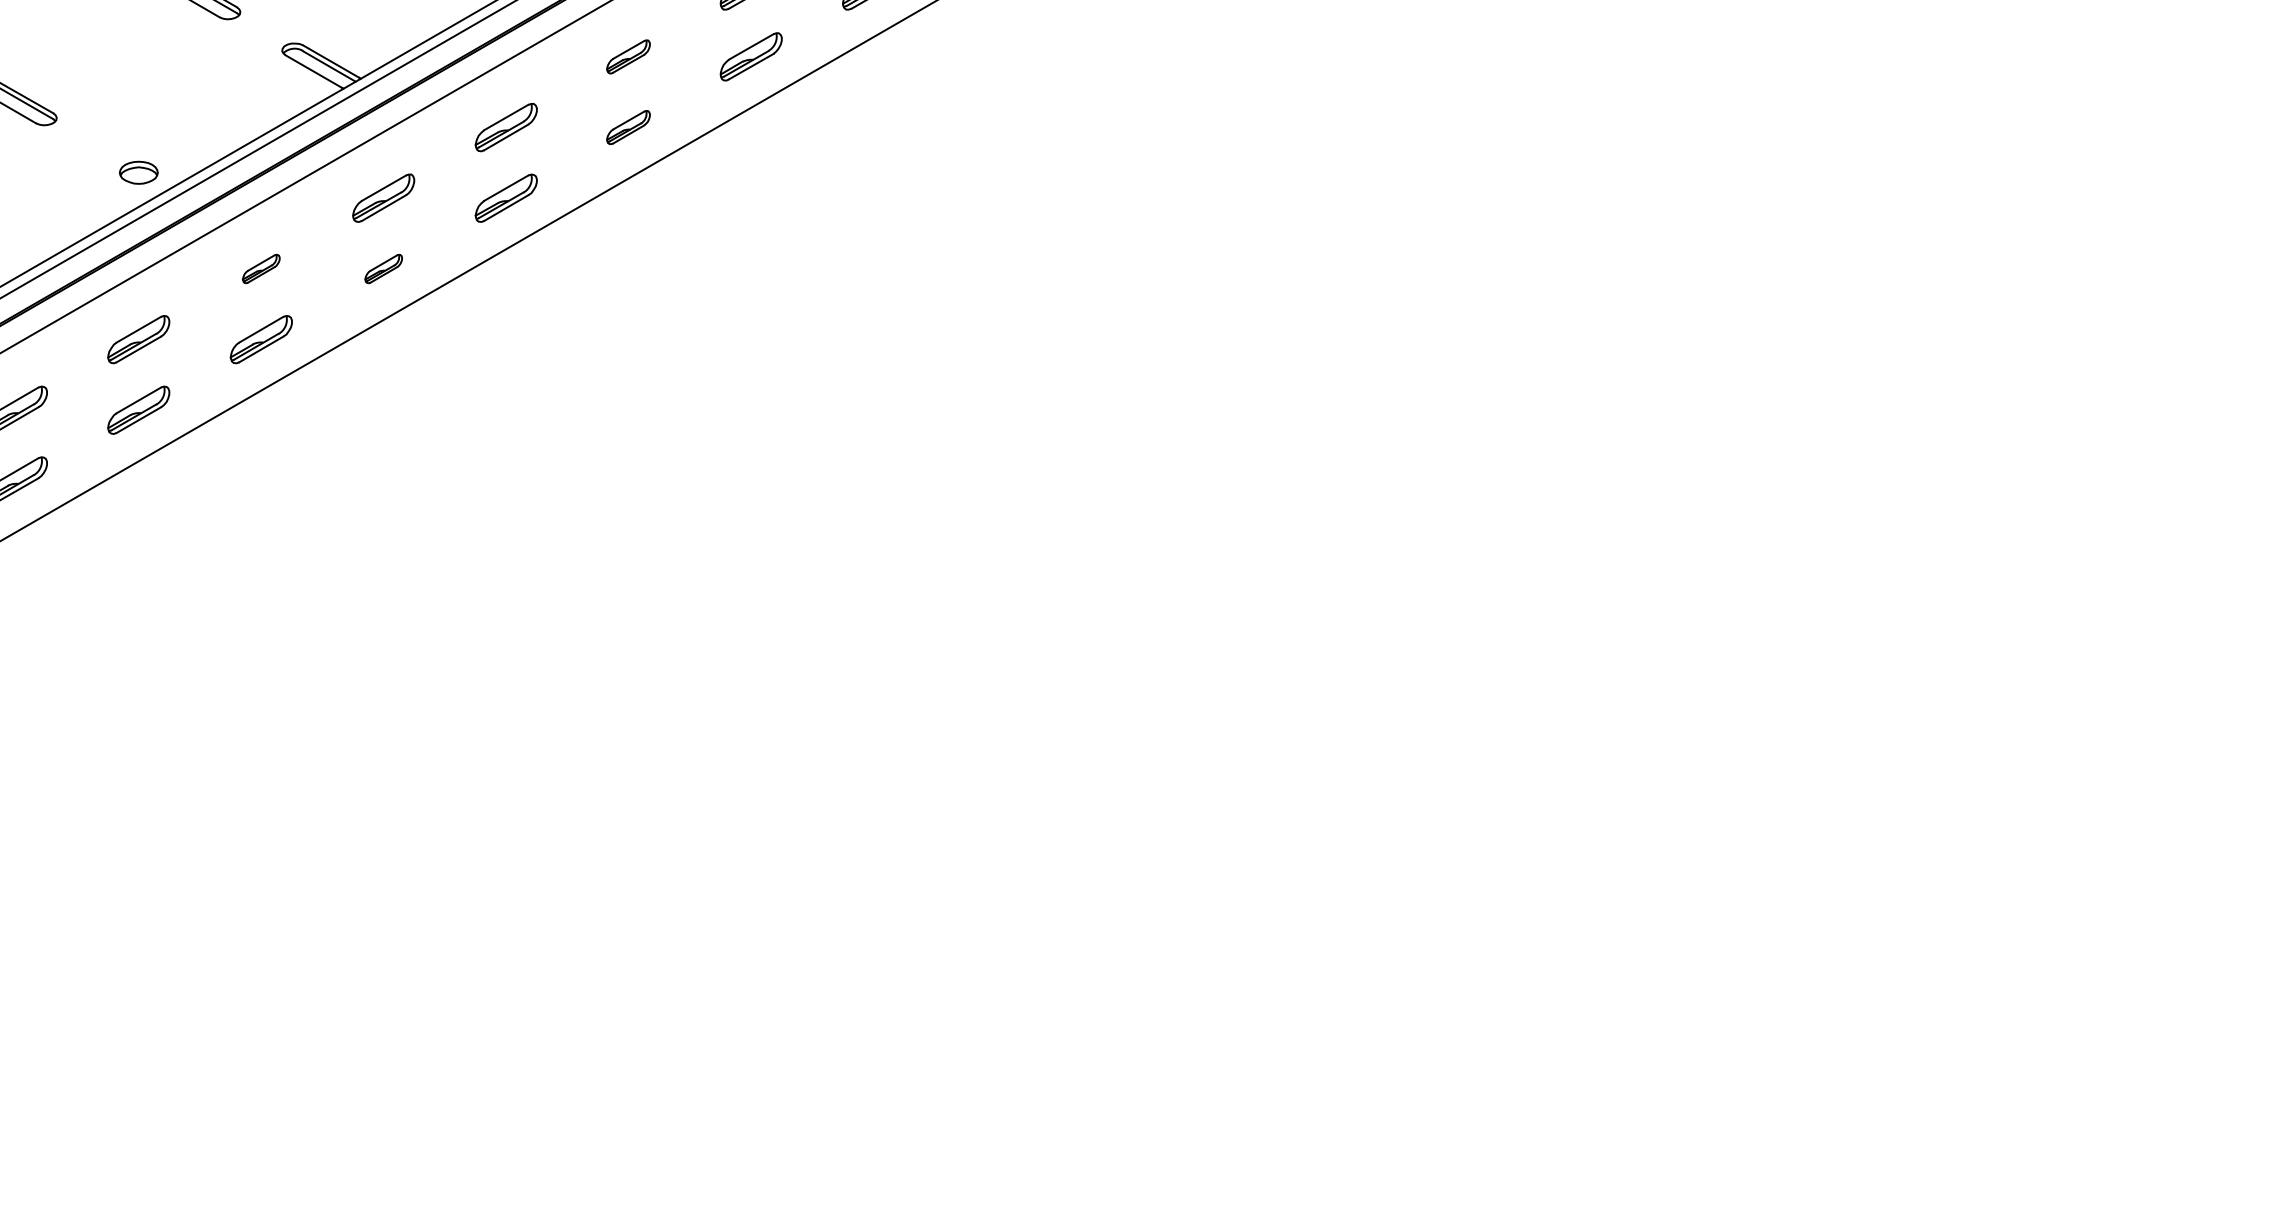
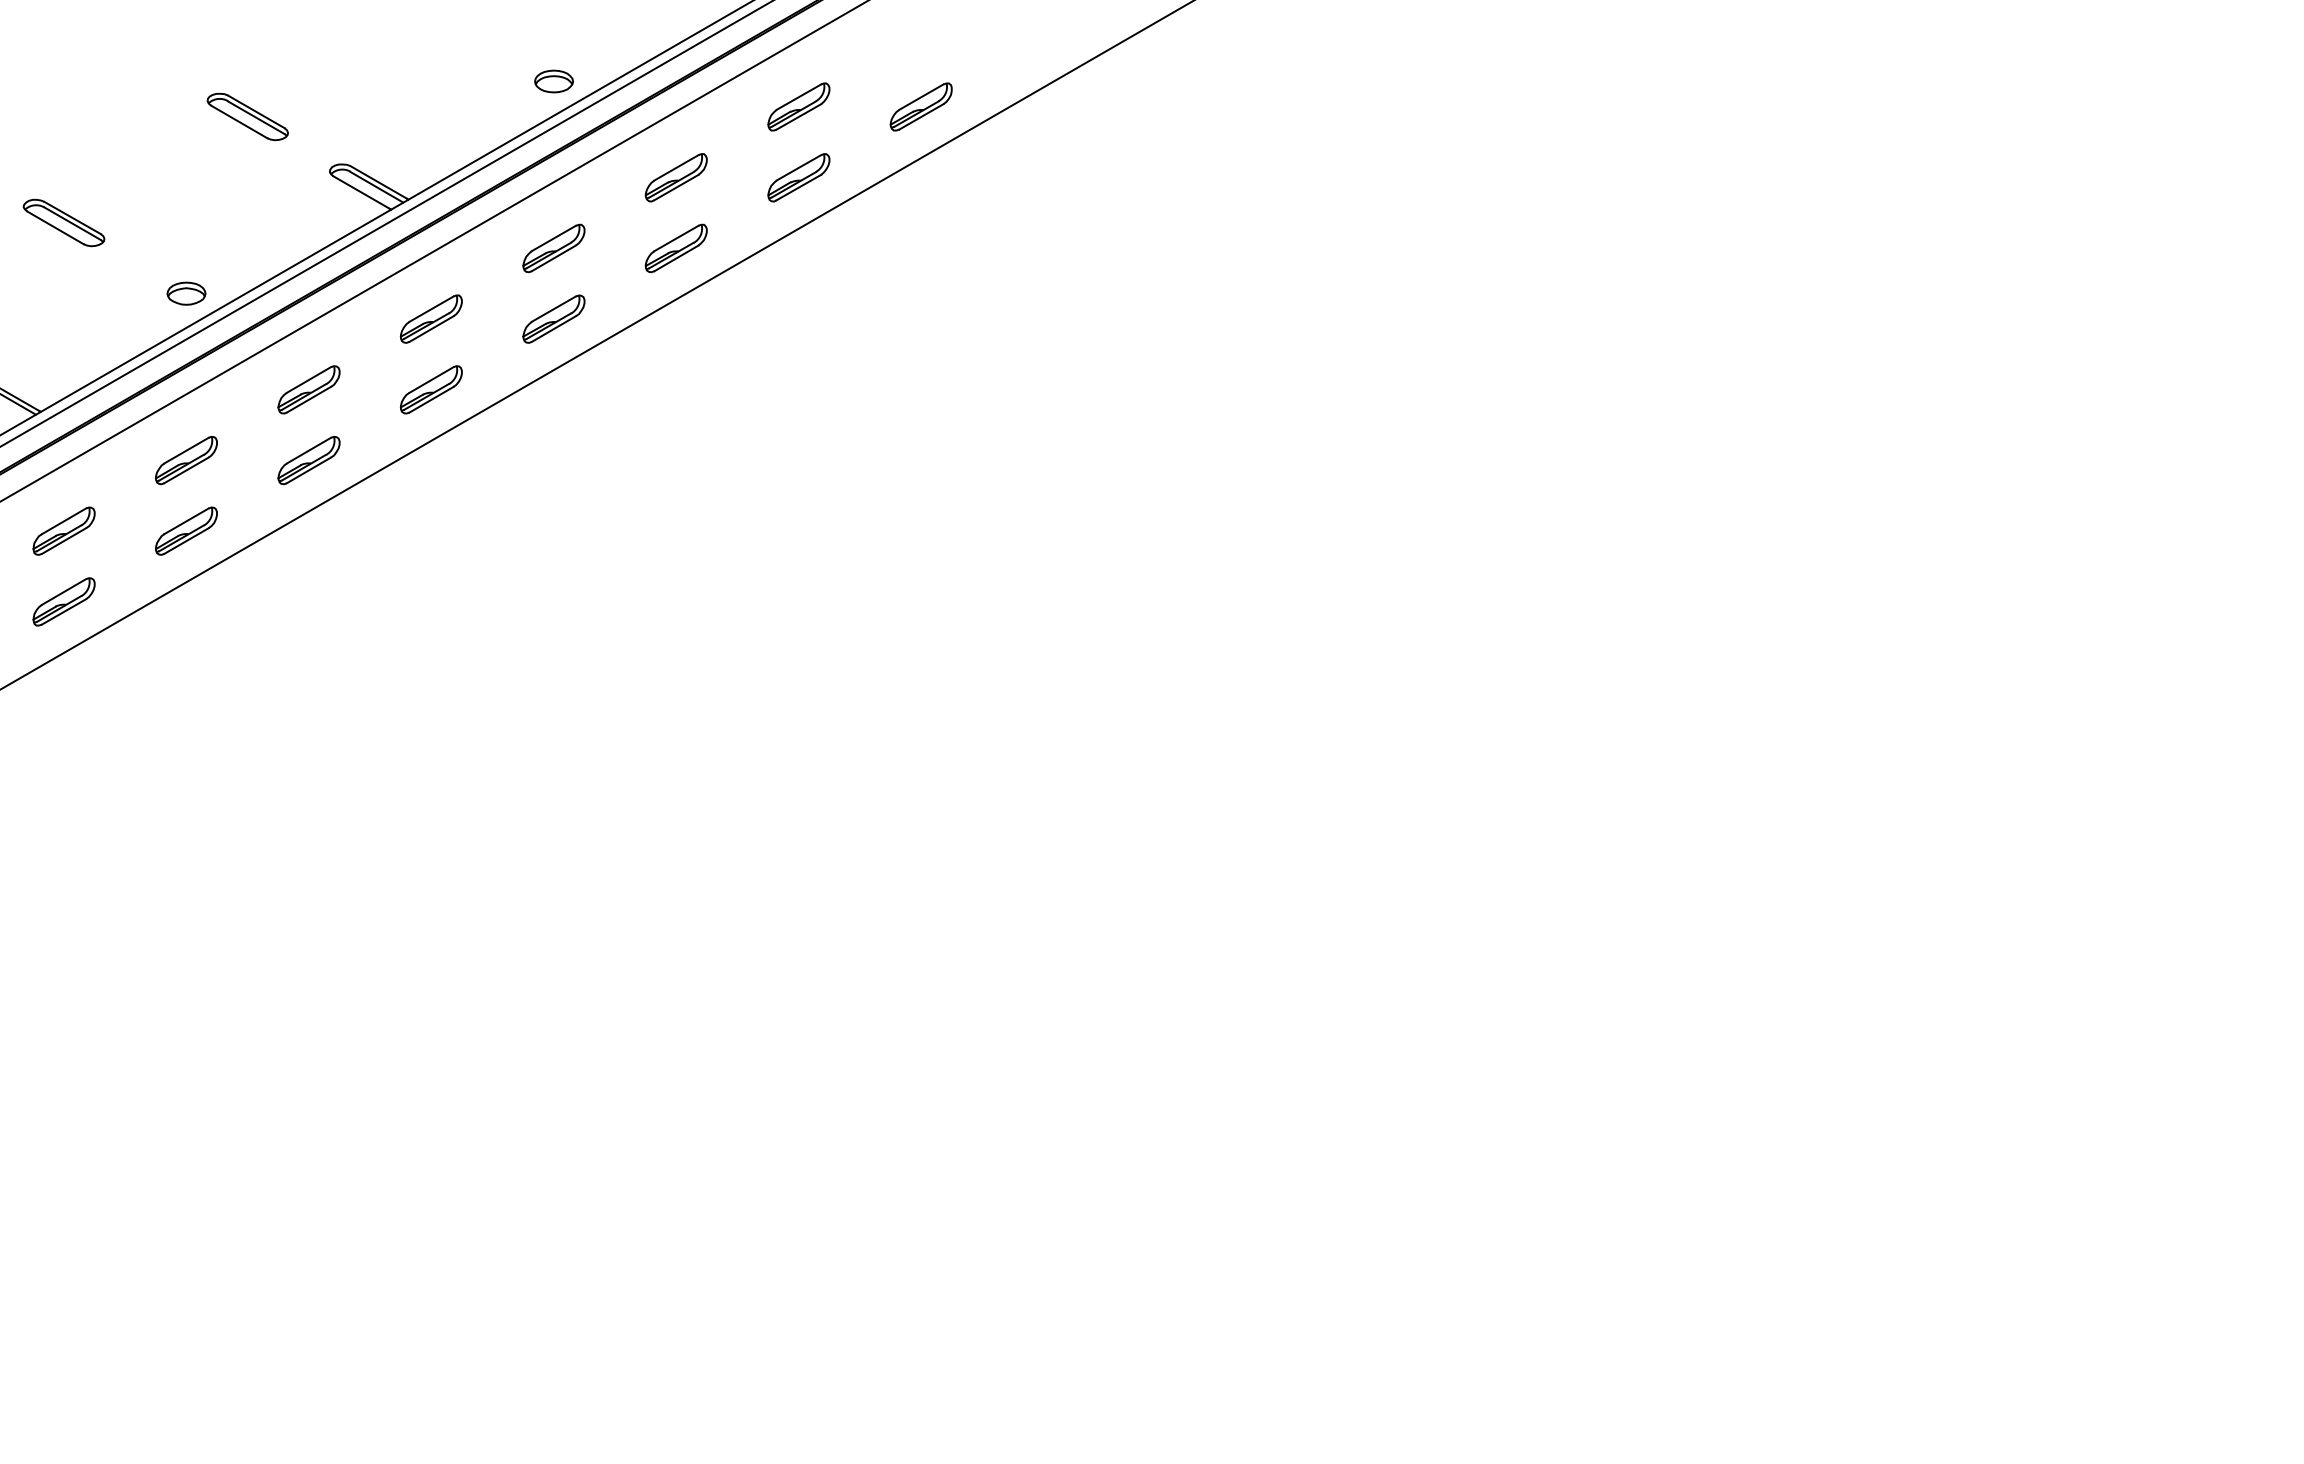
part: (627, 56) -> (675, 177), size x1.43
part: (627, 127) -> (675, 248), size x1.43
part: (260, 268) -> (308, 389), size x1.67
part: (383, 268) -> (431, 389), size x1.67

